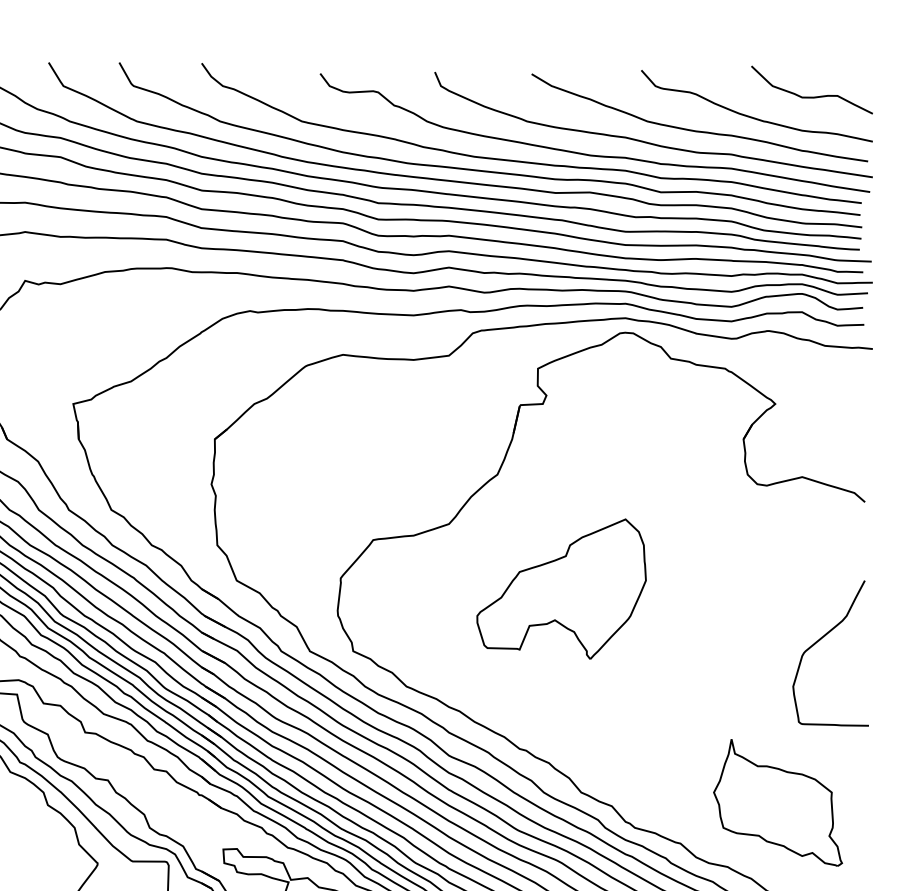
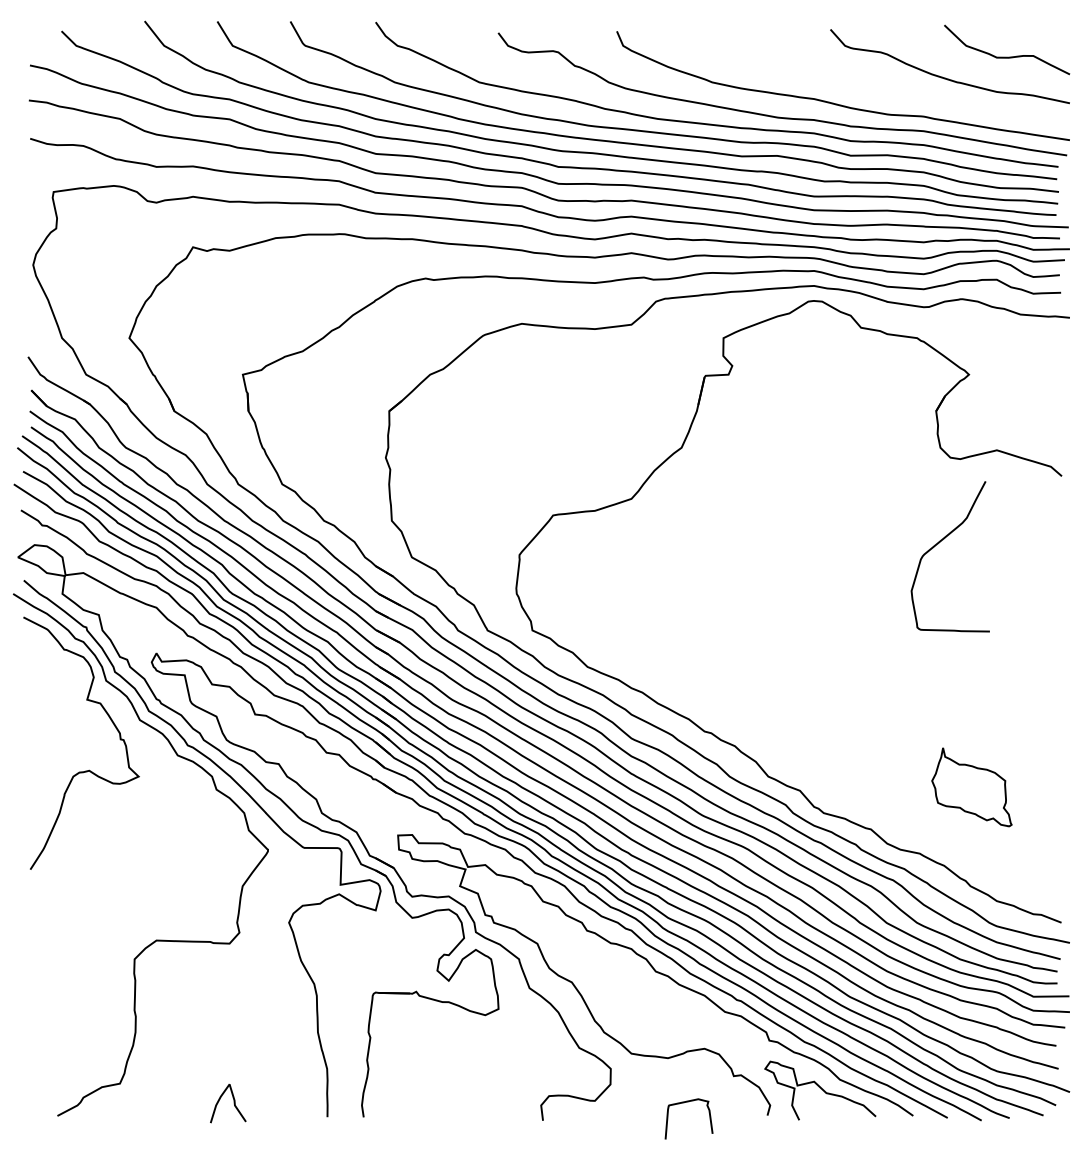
curve: (697, 130) -> (888, 91), removed
part: (561, 589) -> (747, 566), removed
curve: (819, 641) -> (938, 544), moved
part: (777, 803) -> (971, 787), size x0.6

